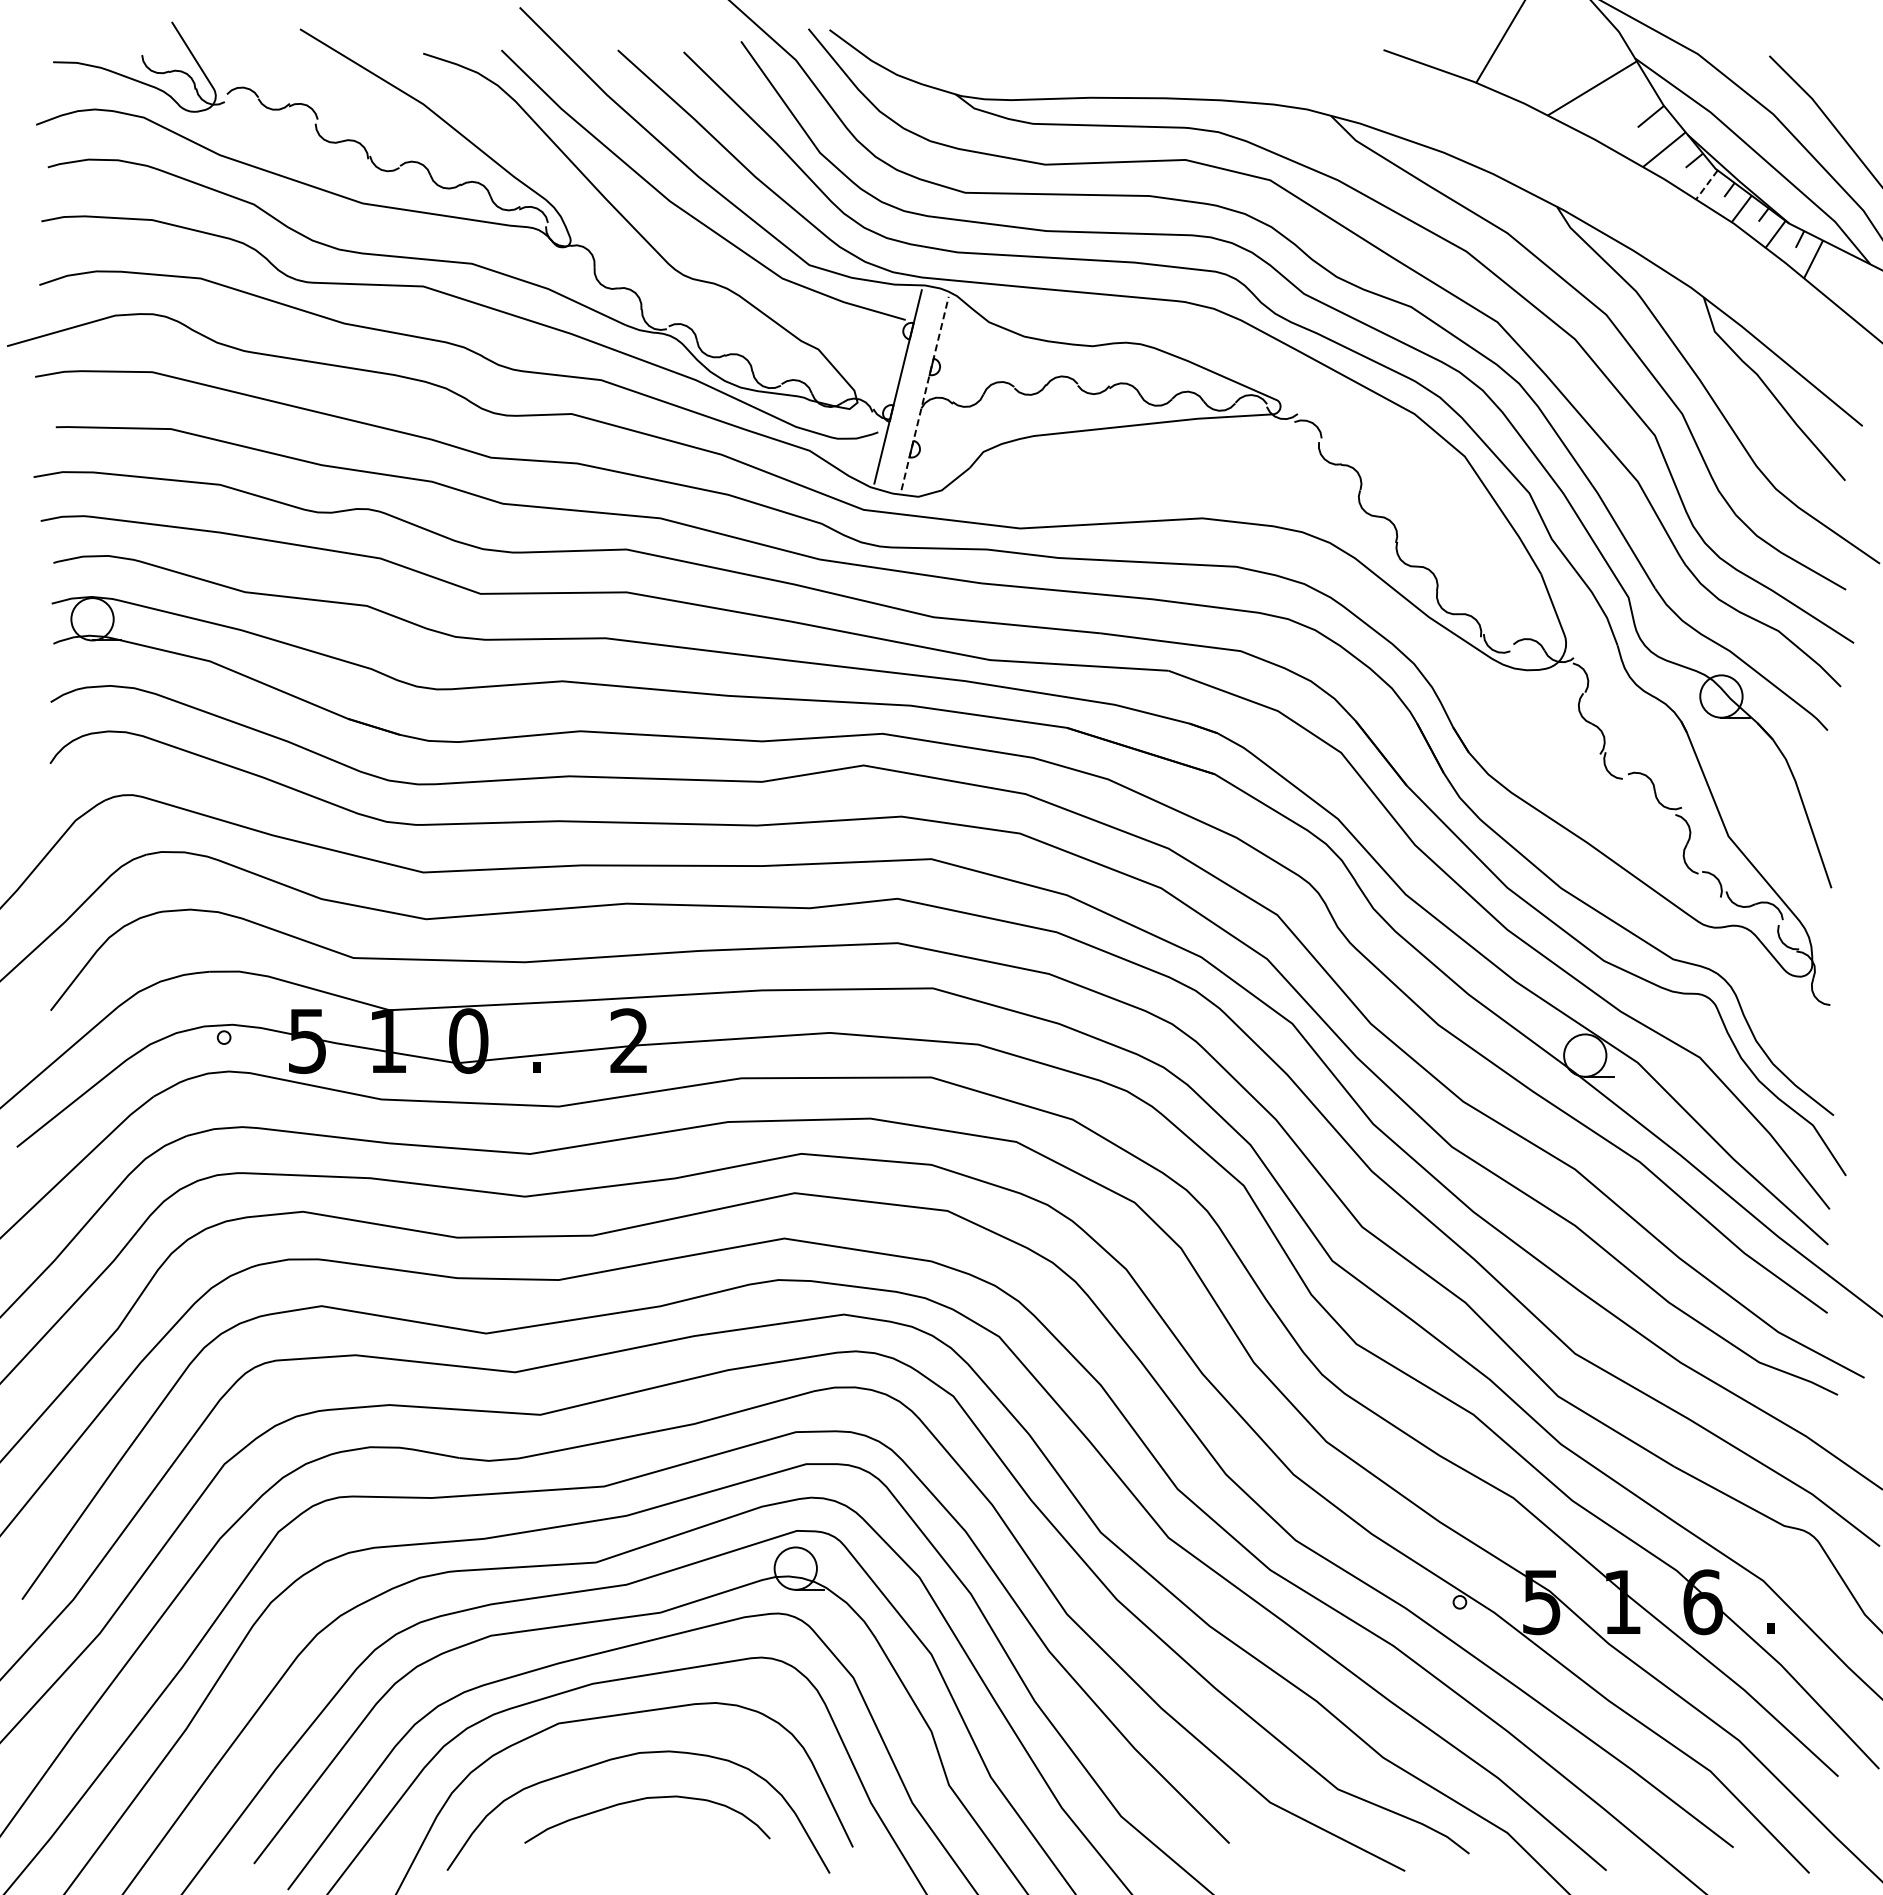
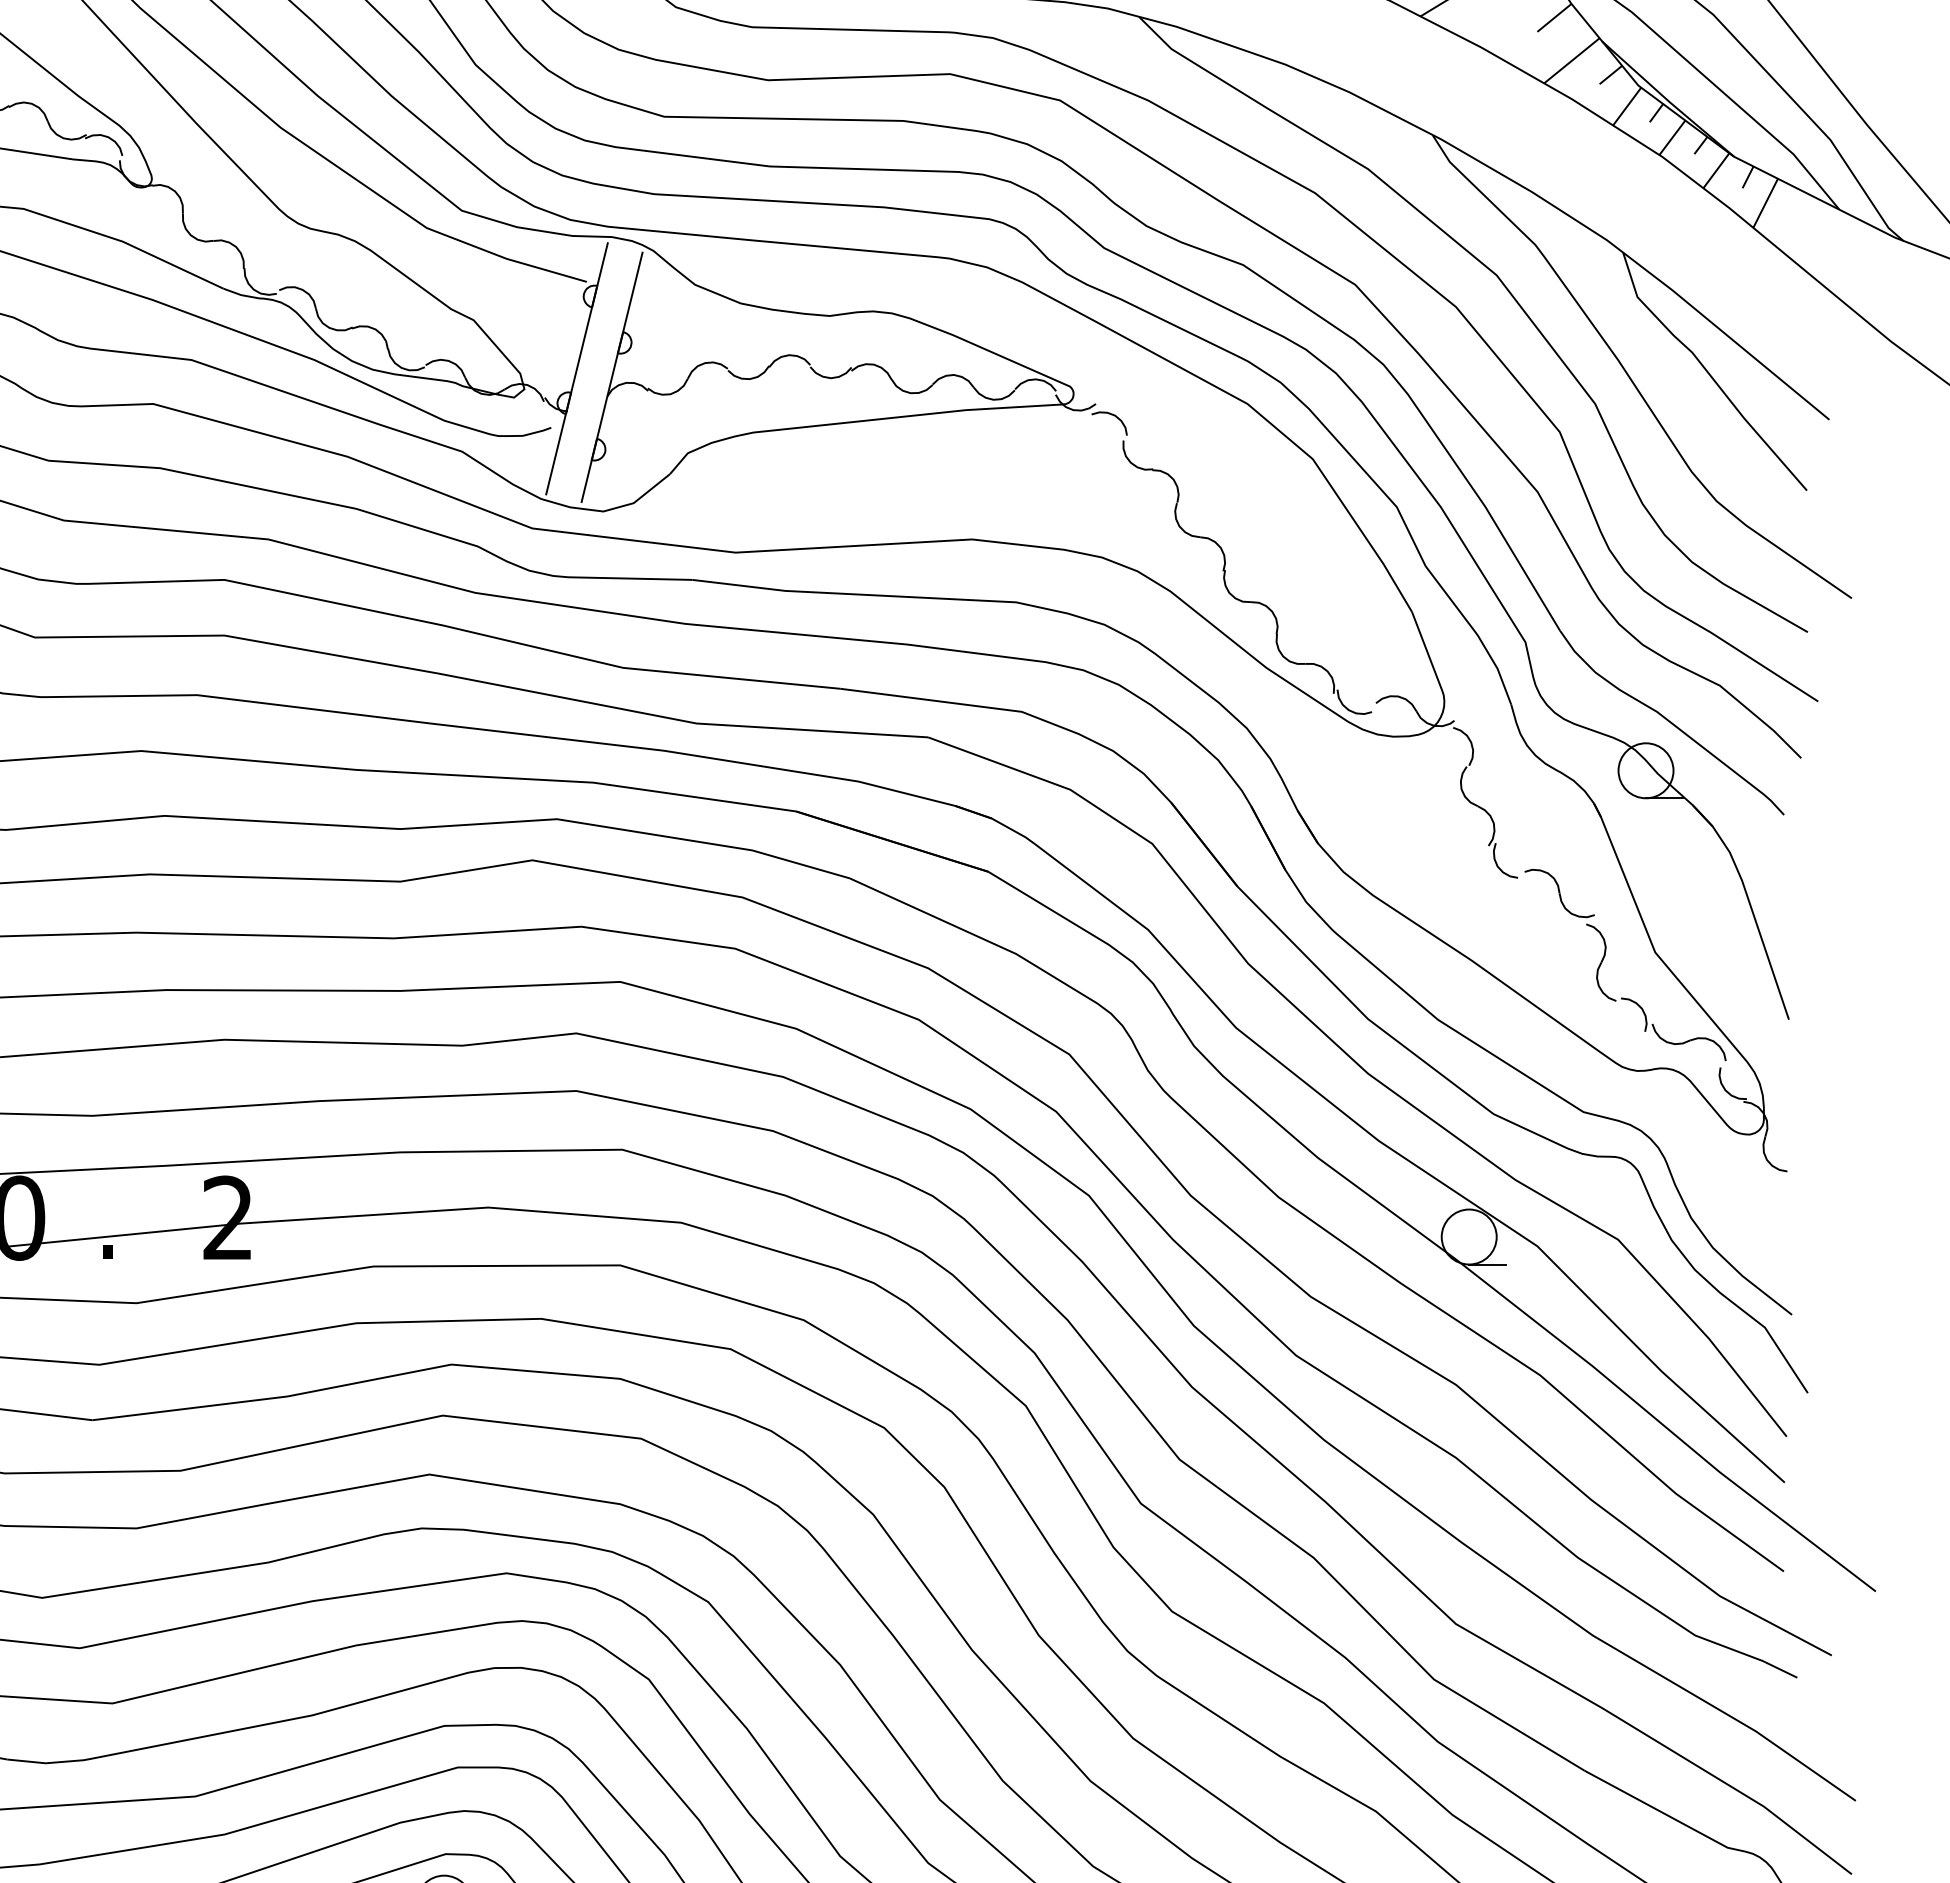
line: (1706, 185) -> (1626, 107), dashed -> solid
line: (925, 393) -> (612, 377), dashed -> solid

